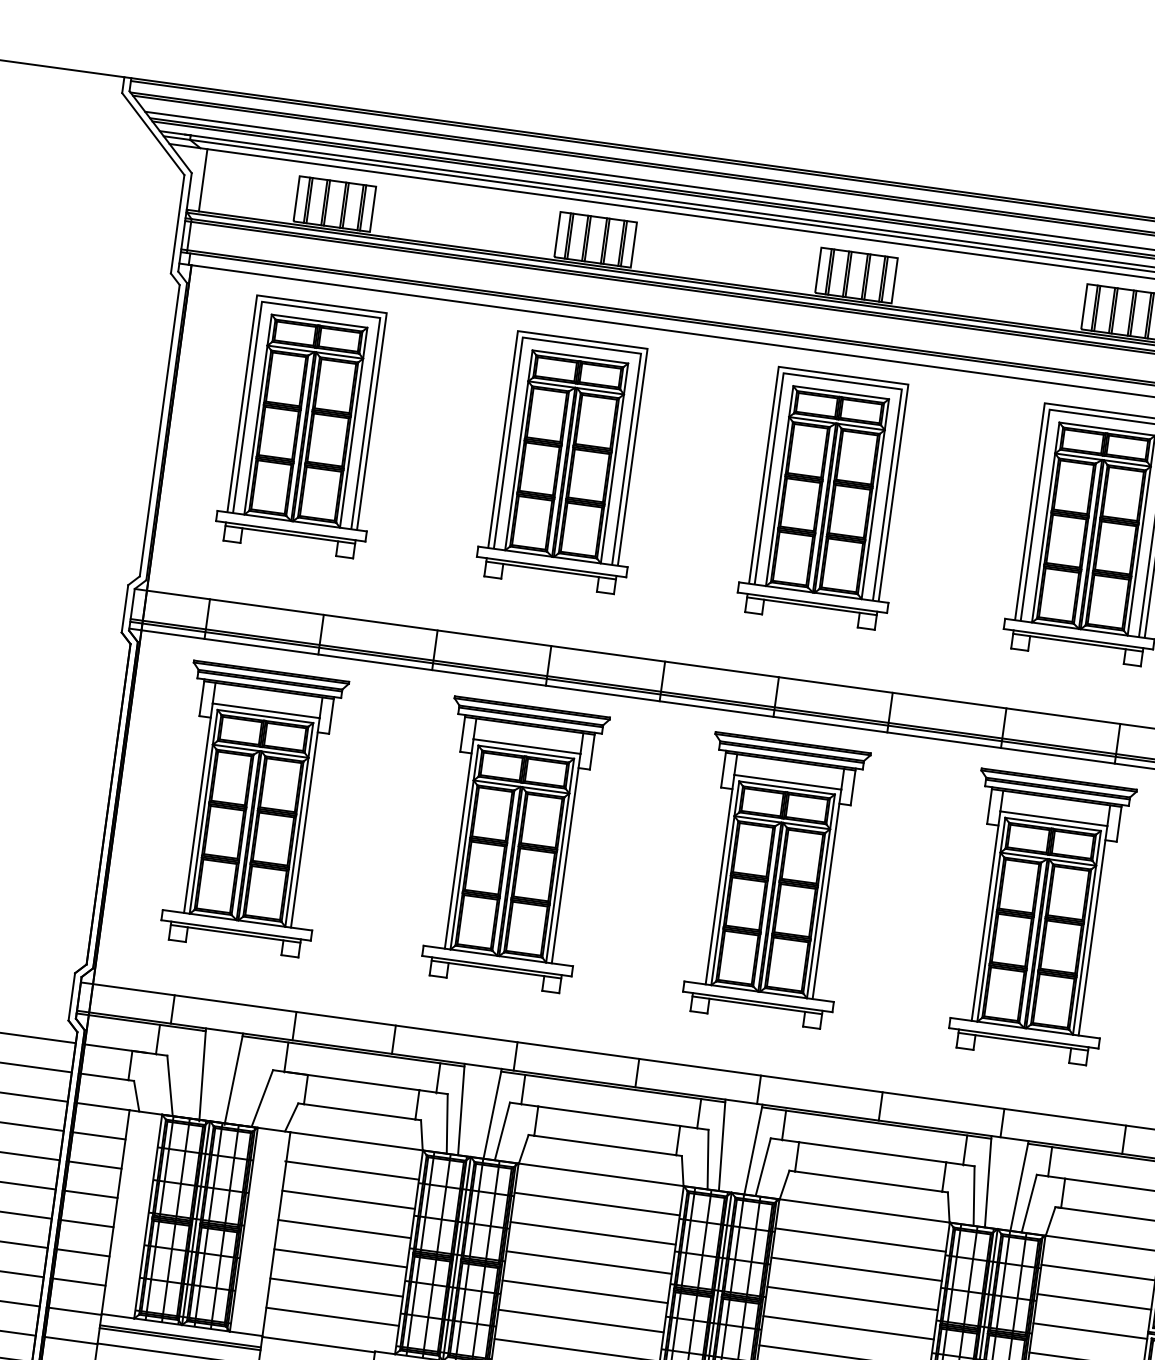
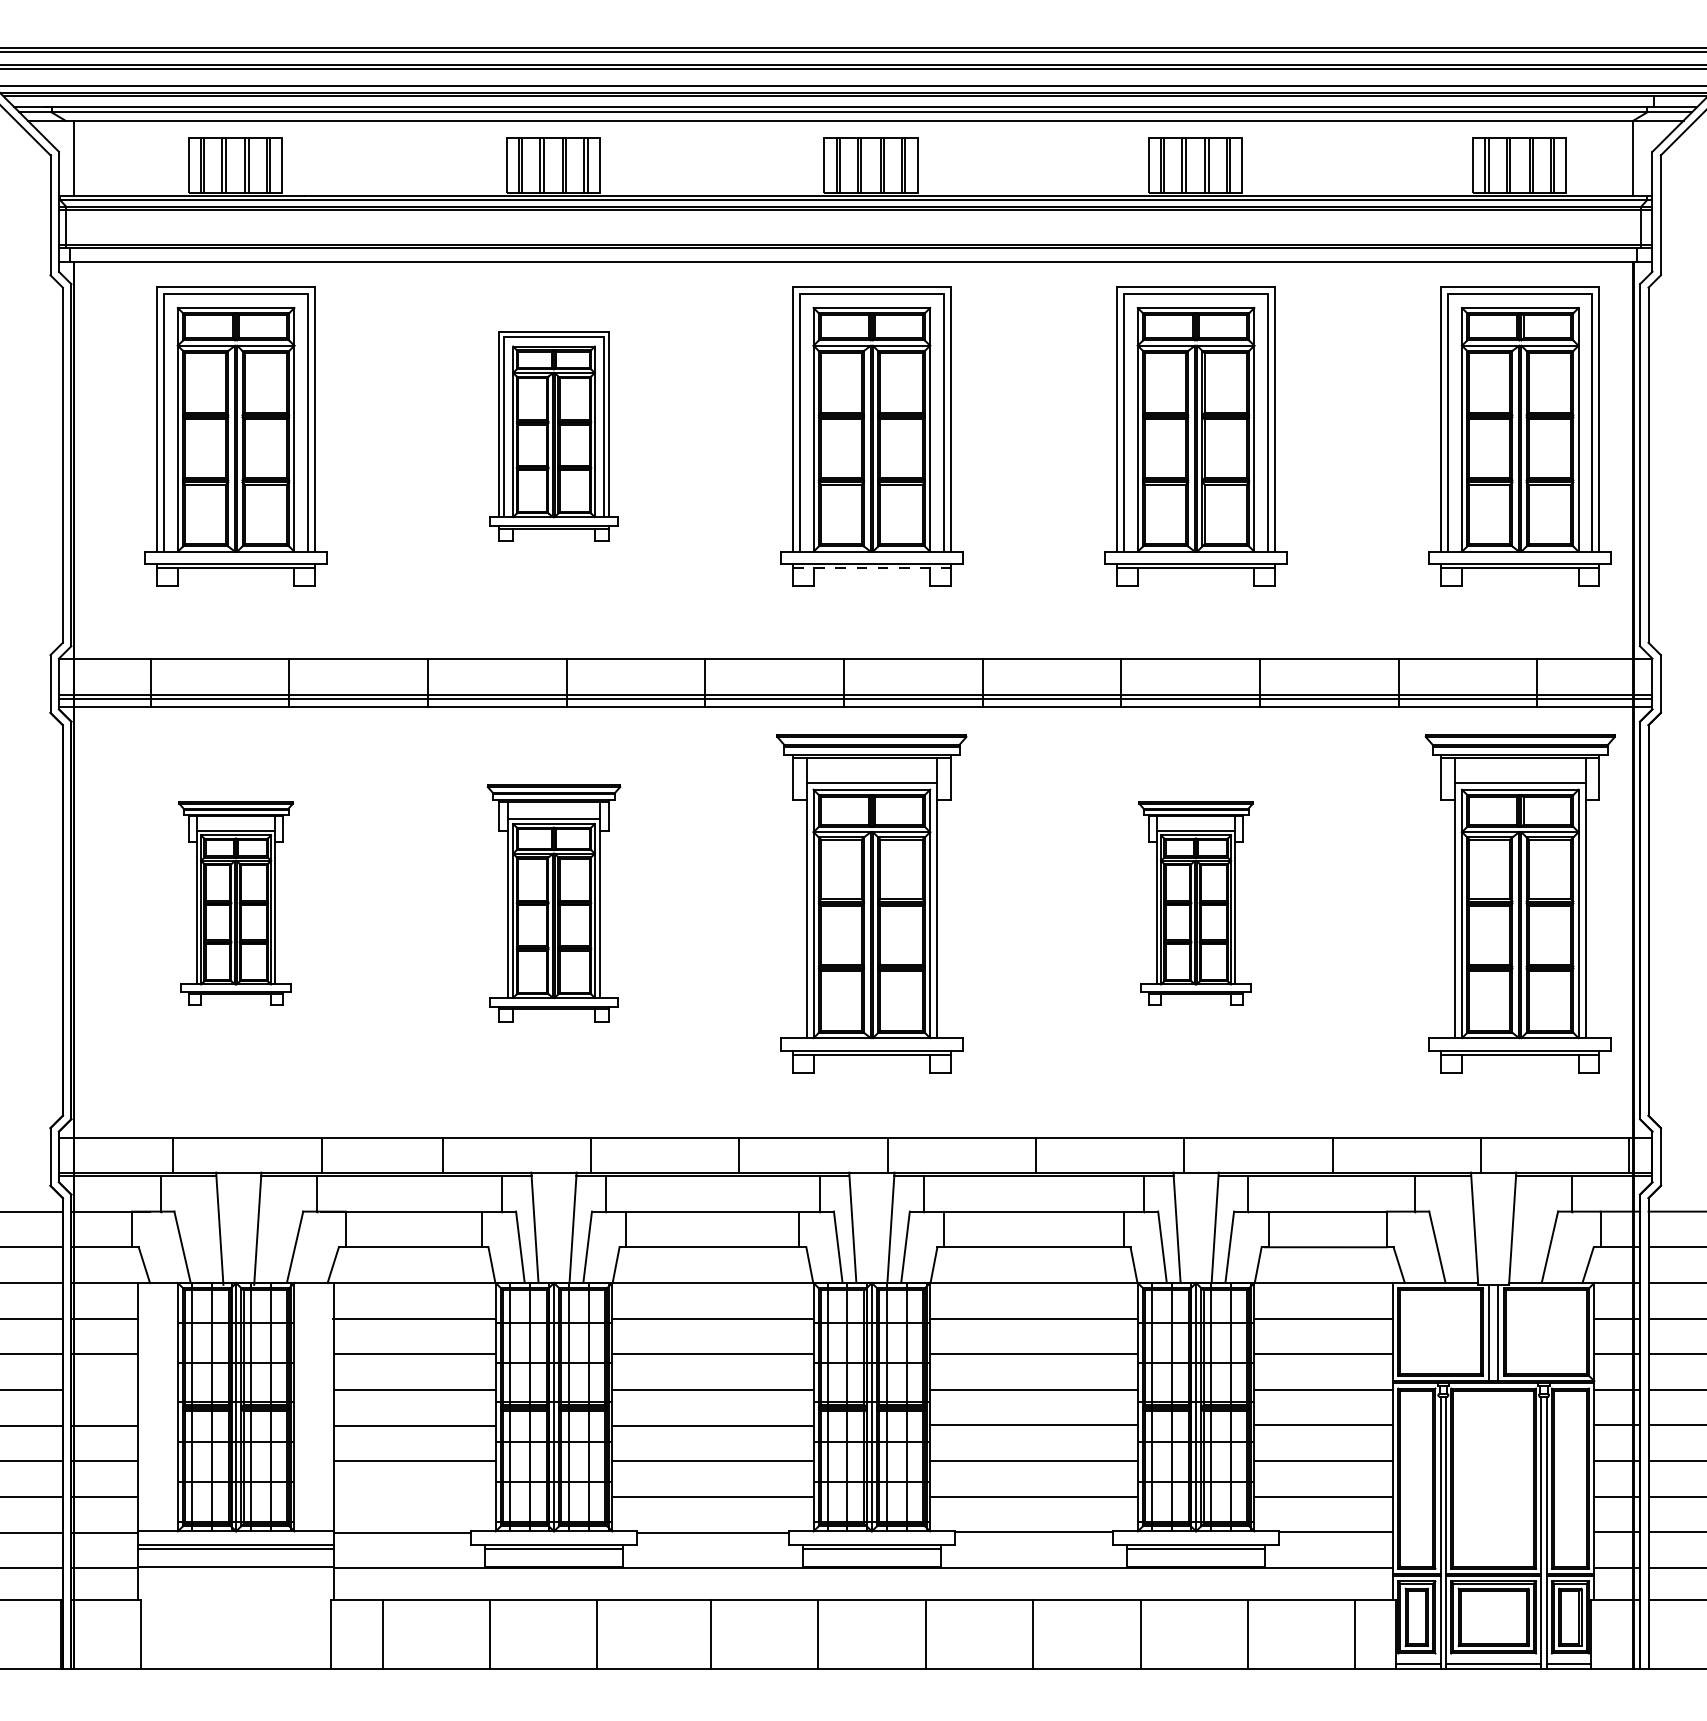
part: (565, 462) -> (553, 436), size x0.7
line: (811, 606) -> (871, 568), solid -> dashed
part: (252, 809) -> (235, 903), size x0.6
part: (513, 845) -> (553, 903), size x0.7
part: (1039, 917) -> (1195, 903), size x0.6
line: (89, 1193) -> (104, 1389), removed
line: (332, 1316) -> (414, 1496), removed

